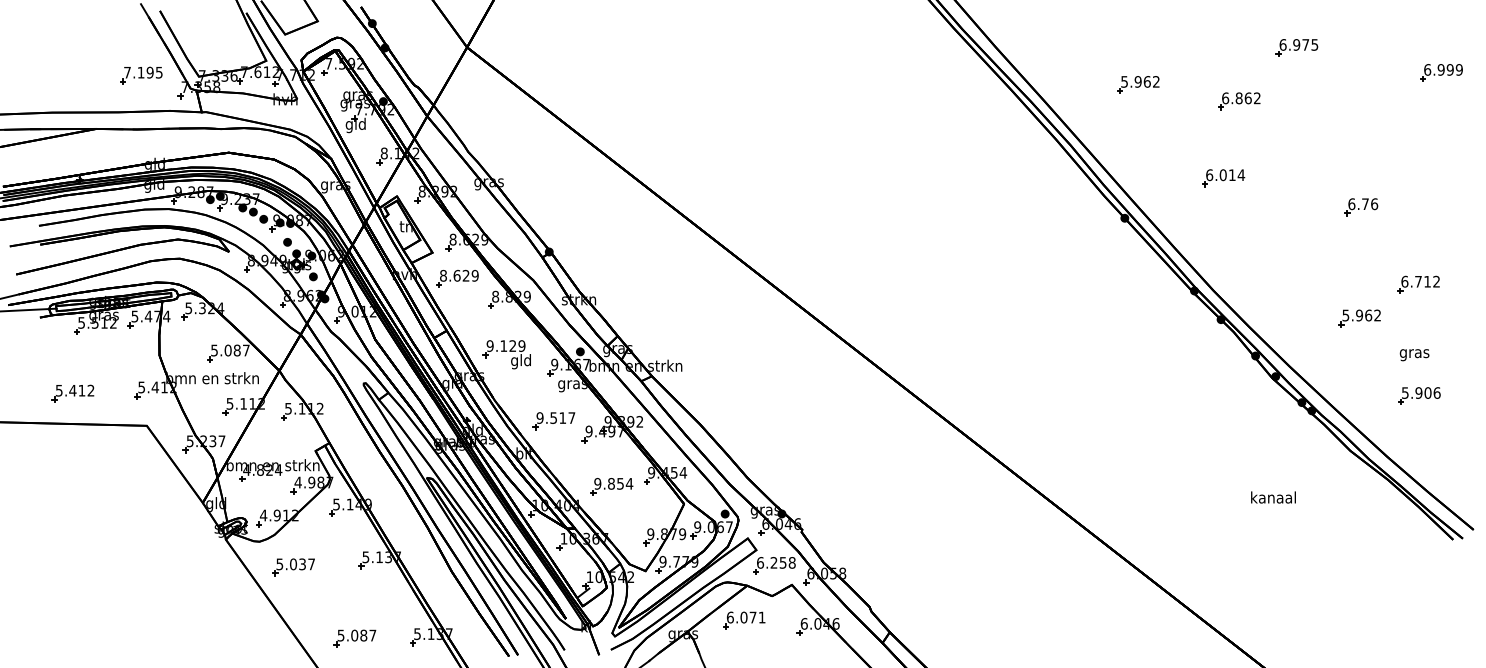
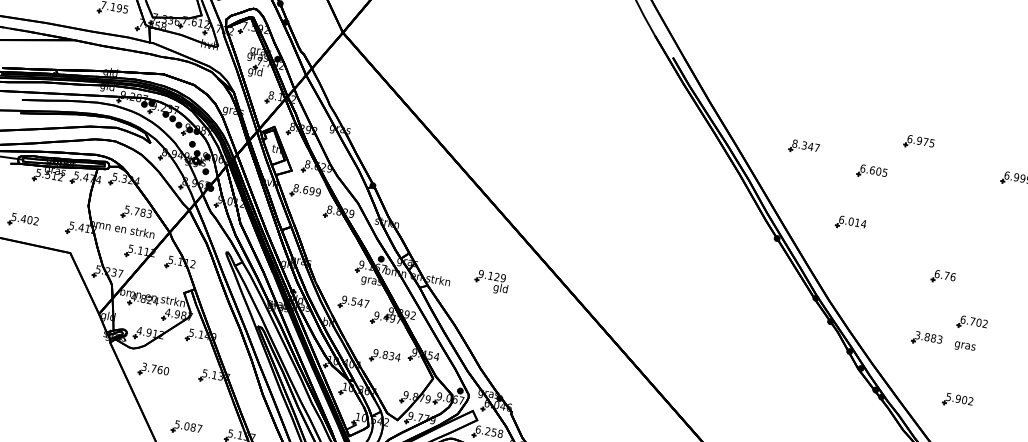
text: (1140, 81) -> (806, 145), 5.962 -> 8.347
text: (1247, 98) -> (878, 171), 6.862 -> 6.605
part: (1361, 207) -> (943, 277), moved
text: (465, 275) -> (311, 190), 8.629 -> 8.699
text: (1427, 281) -> (979, 322), 6.712 -> 6.702
text: (1361, 315) -> (928, 337), 5.962 -> 3.883
text: (236, 350) -> (142, 212), 5.087 -> 5.783
part: (506, 354) -> (491, 282), moved
text: (1414, 355) -> (964, 347), moved
text: (81, 390) -> (29, 219), 5.412 -> 5.402
text: (1436, 392) -> (970, 400), 5.906 -> 5.902
text: (562, 417) -> (360, 302), 9.517 -> 9.547
text: (620, 483) -> (391, 355), 9.854 -> 9.834
text: (295, 564) -> (155, 369), 5.037 -> 3.760

